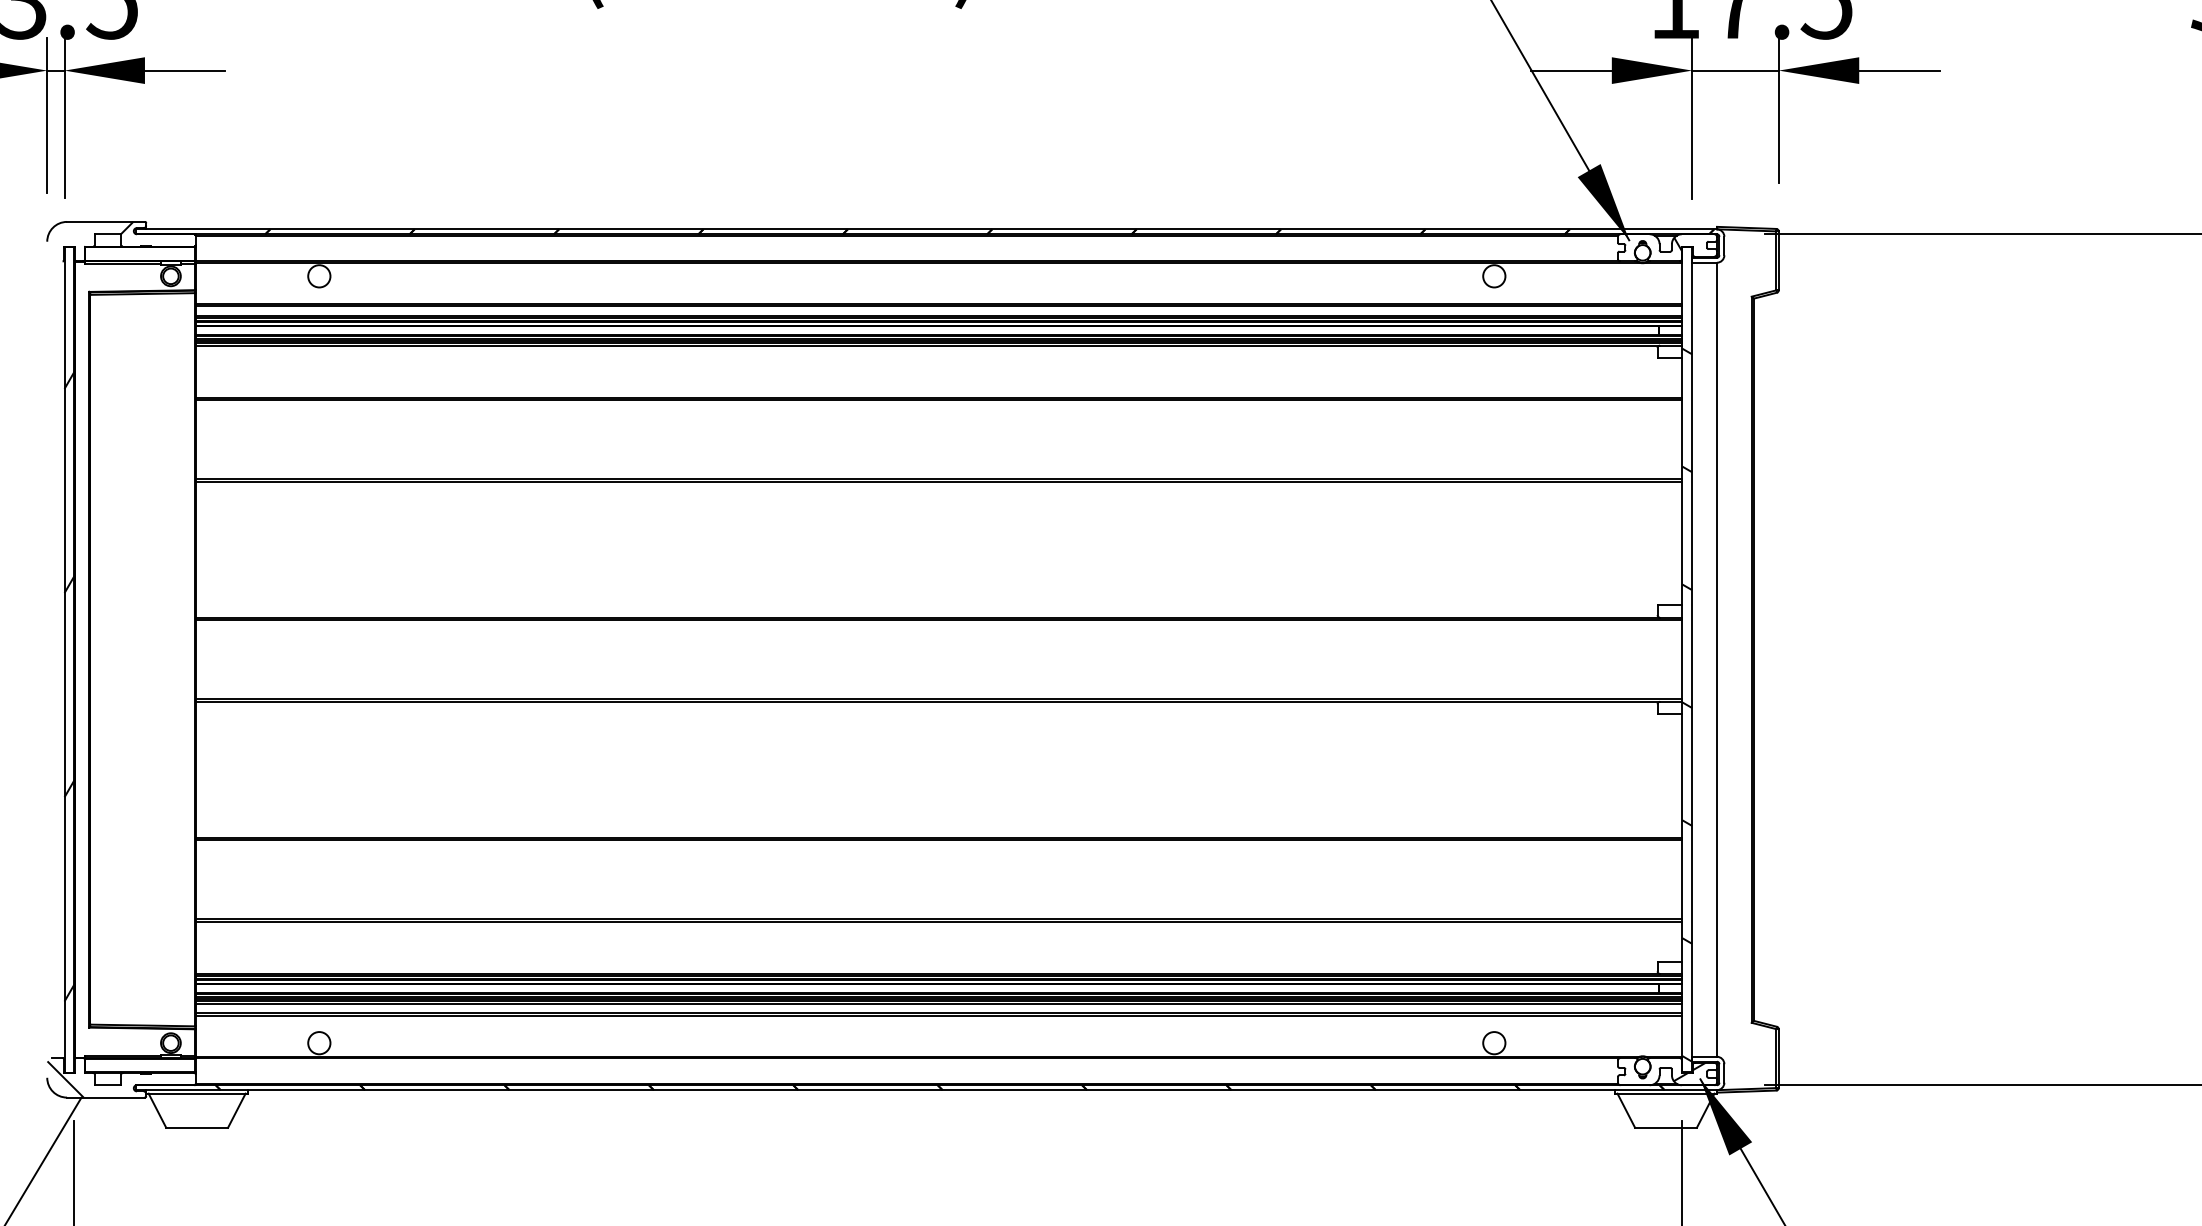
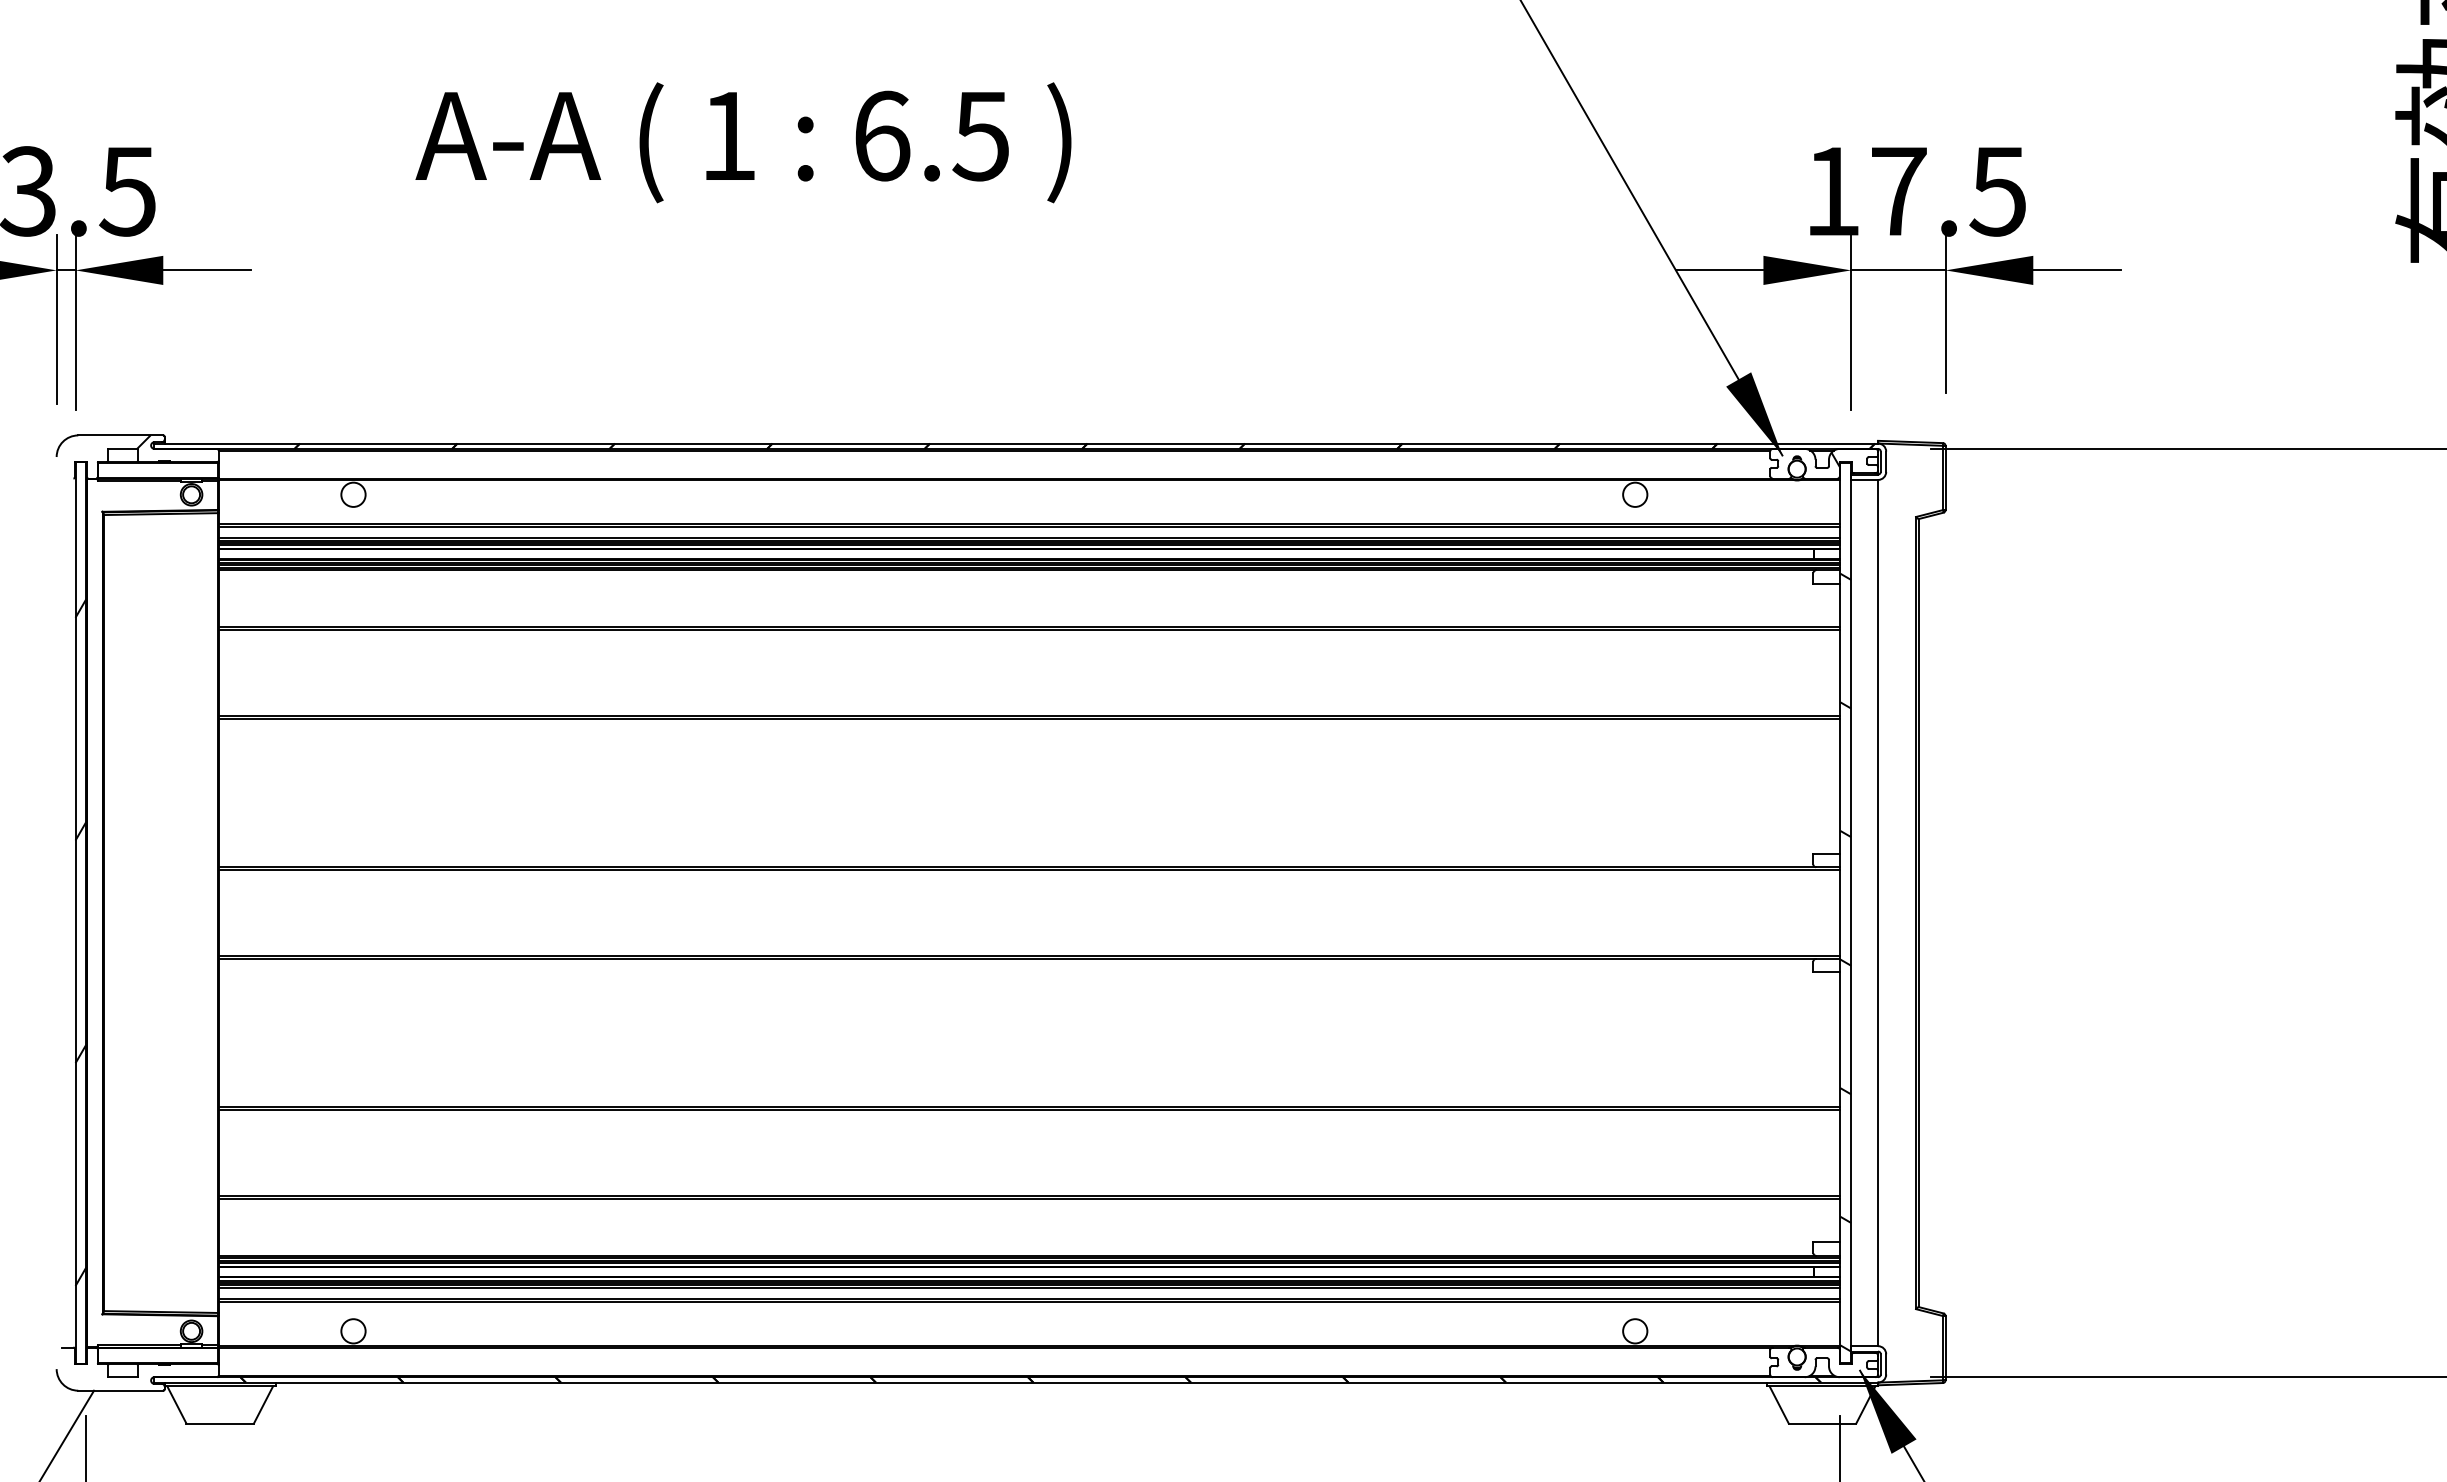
hatch: (1689, 1071) -> (1848, 1362), removed
hatch: (65, 1079) -> (76, 1370), removed

